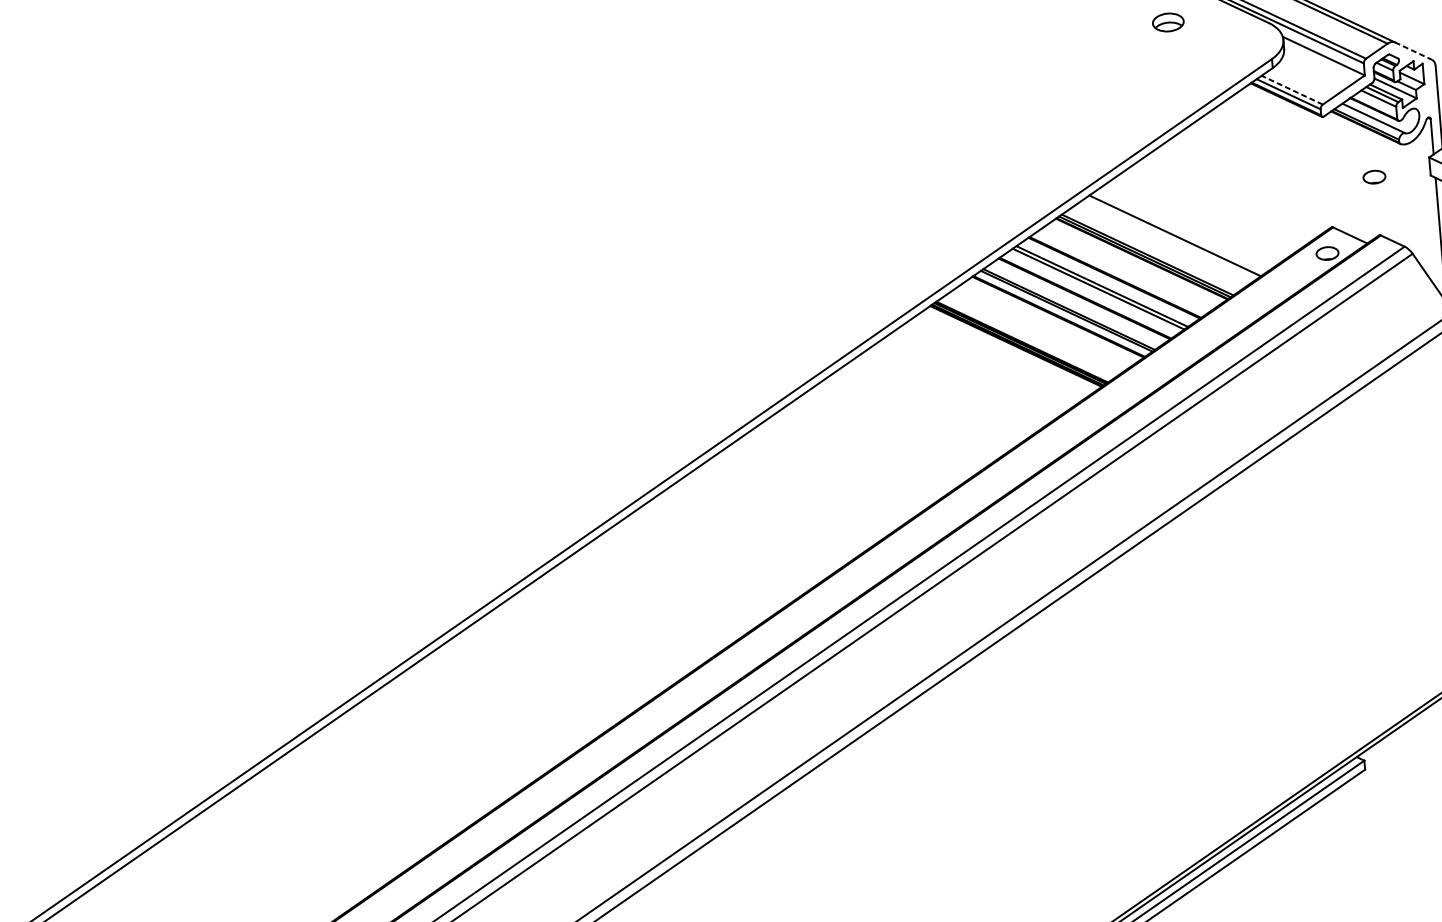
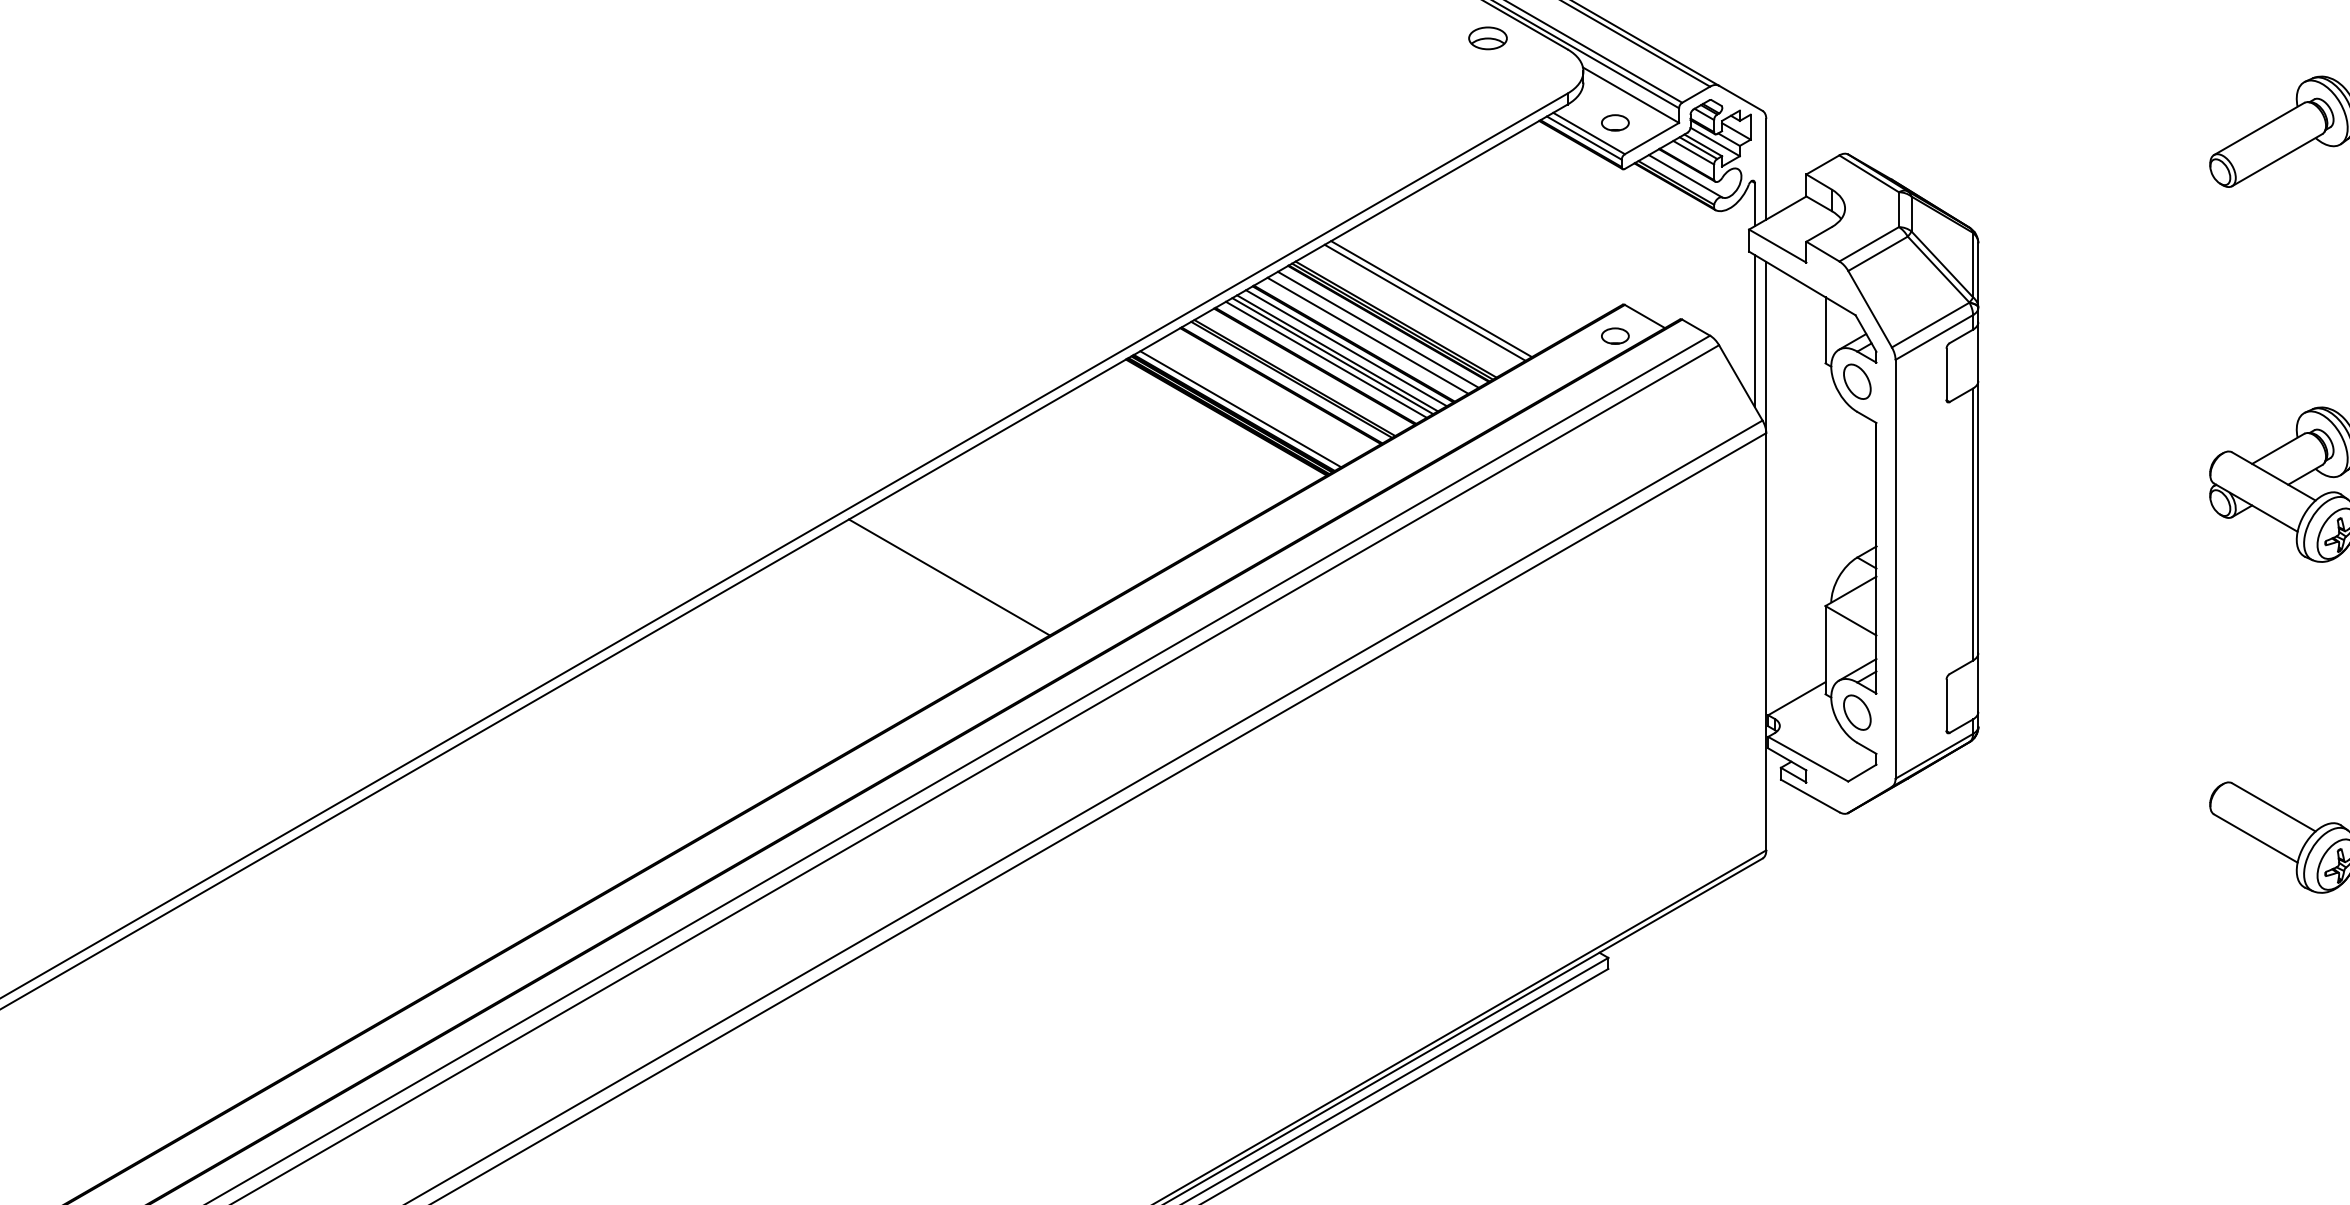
part: (1167, 22) -> (1487, 38), moved
line: (1414, 51) -> (1741, 98), dashed -> solid
line: (1291, 90) -> (1588, 133), dashed -> solid
part: (1374, 176) -> (1615, 122), moved
line: (1169, 239) -> (1424, 302), added
line: (1133, 264) -> (1377, 329), added
line: (1125, 269) -> (1367, 335), added
line: (1109, 281) -> (1346, 348), added
line: (1092, 292) -> (1325, 359), added
line: (1027, 338) -> (1240, 409), added
line: (801, 495) -> (949, 577), added

